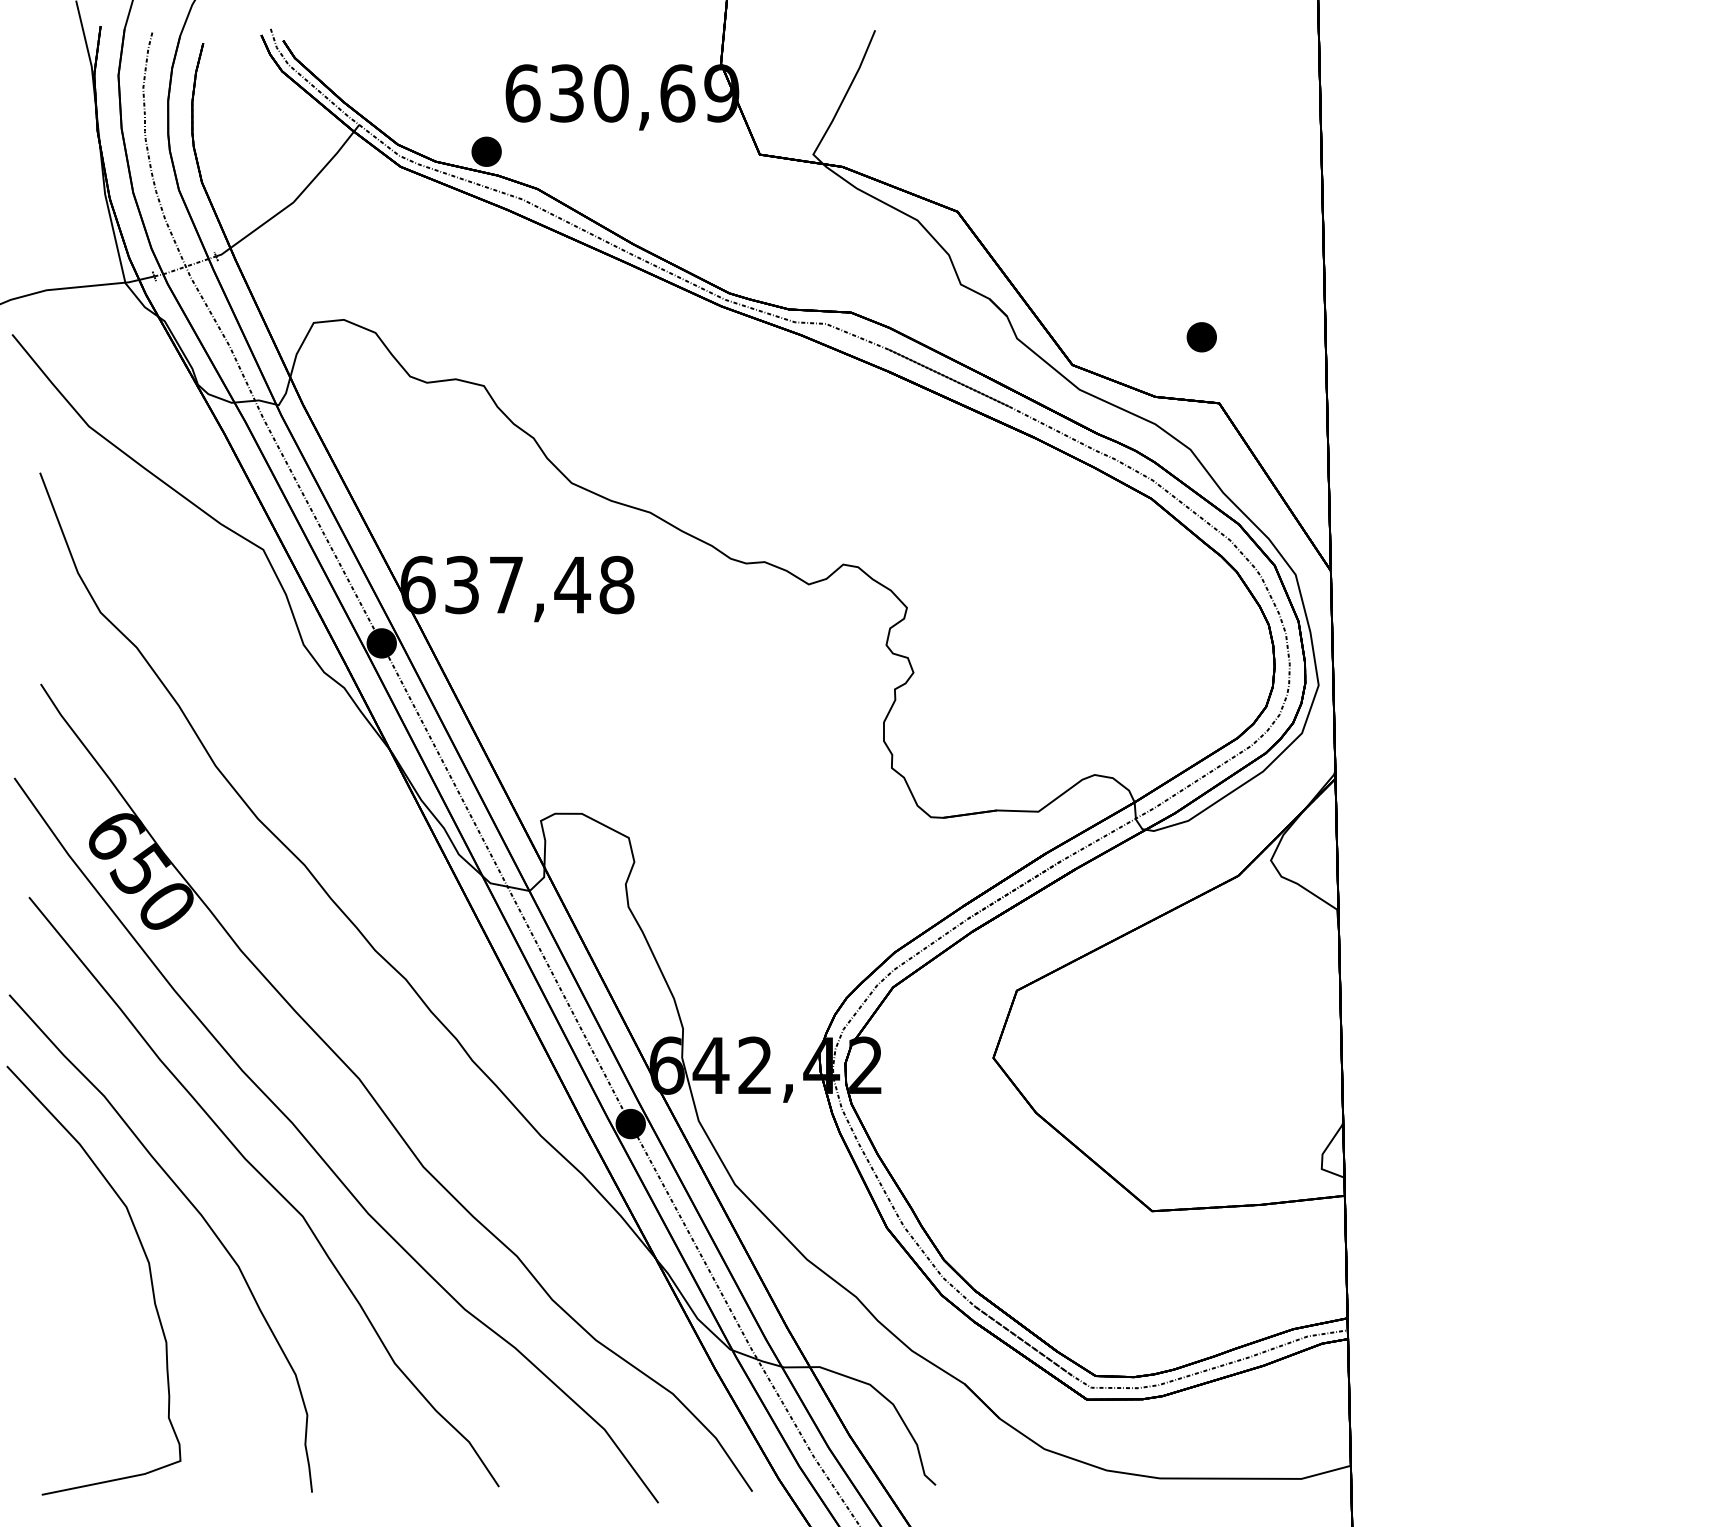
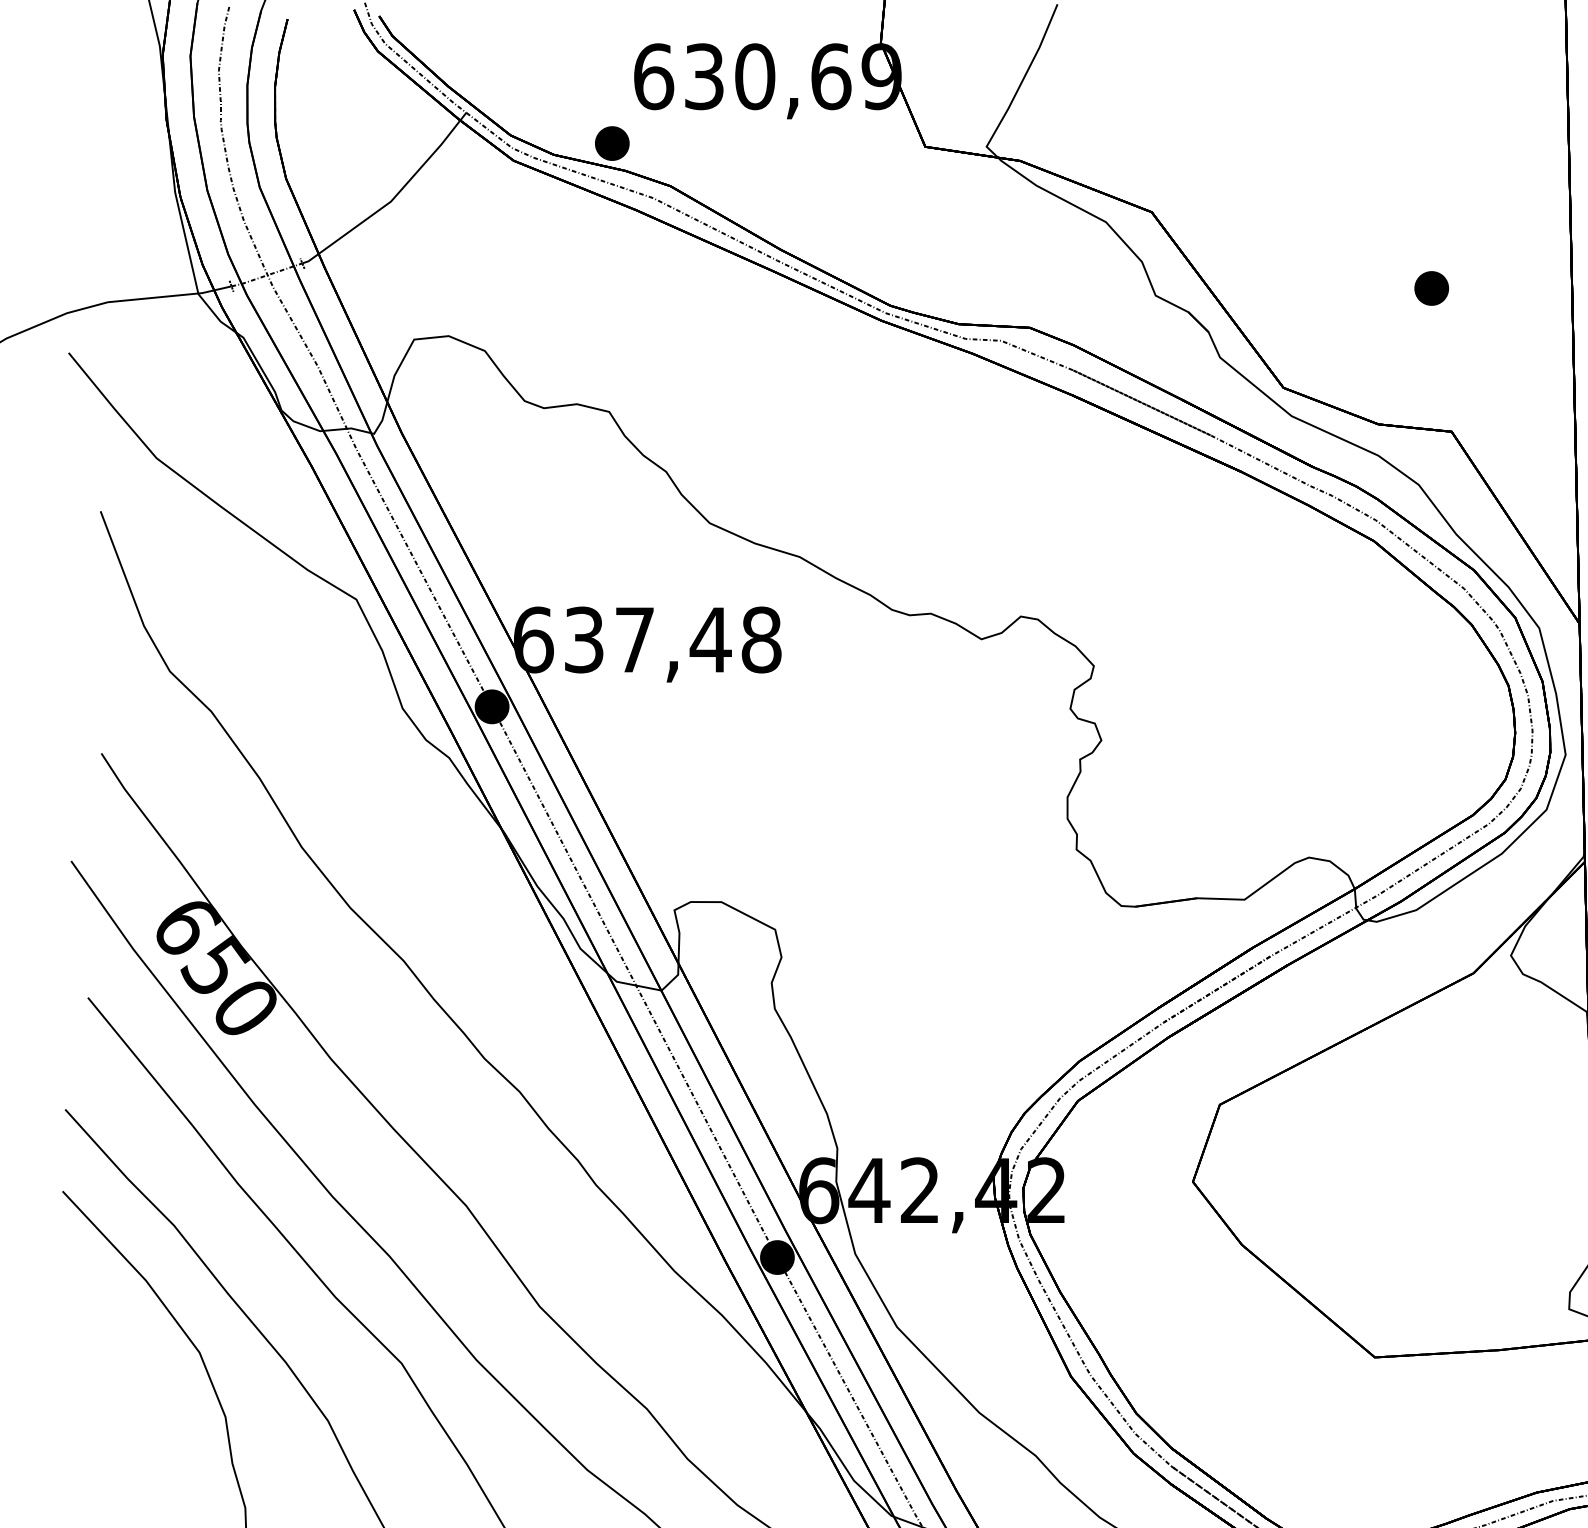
part: (1201, 337) -> (1431, 288), moved

